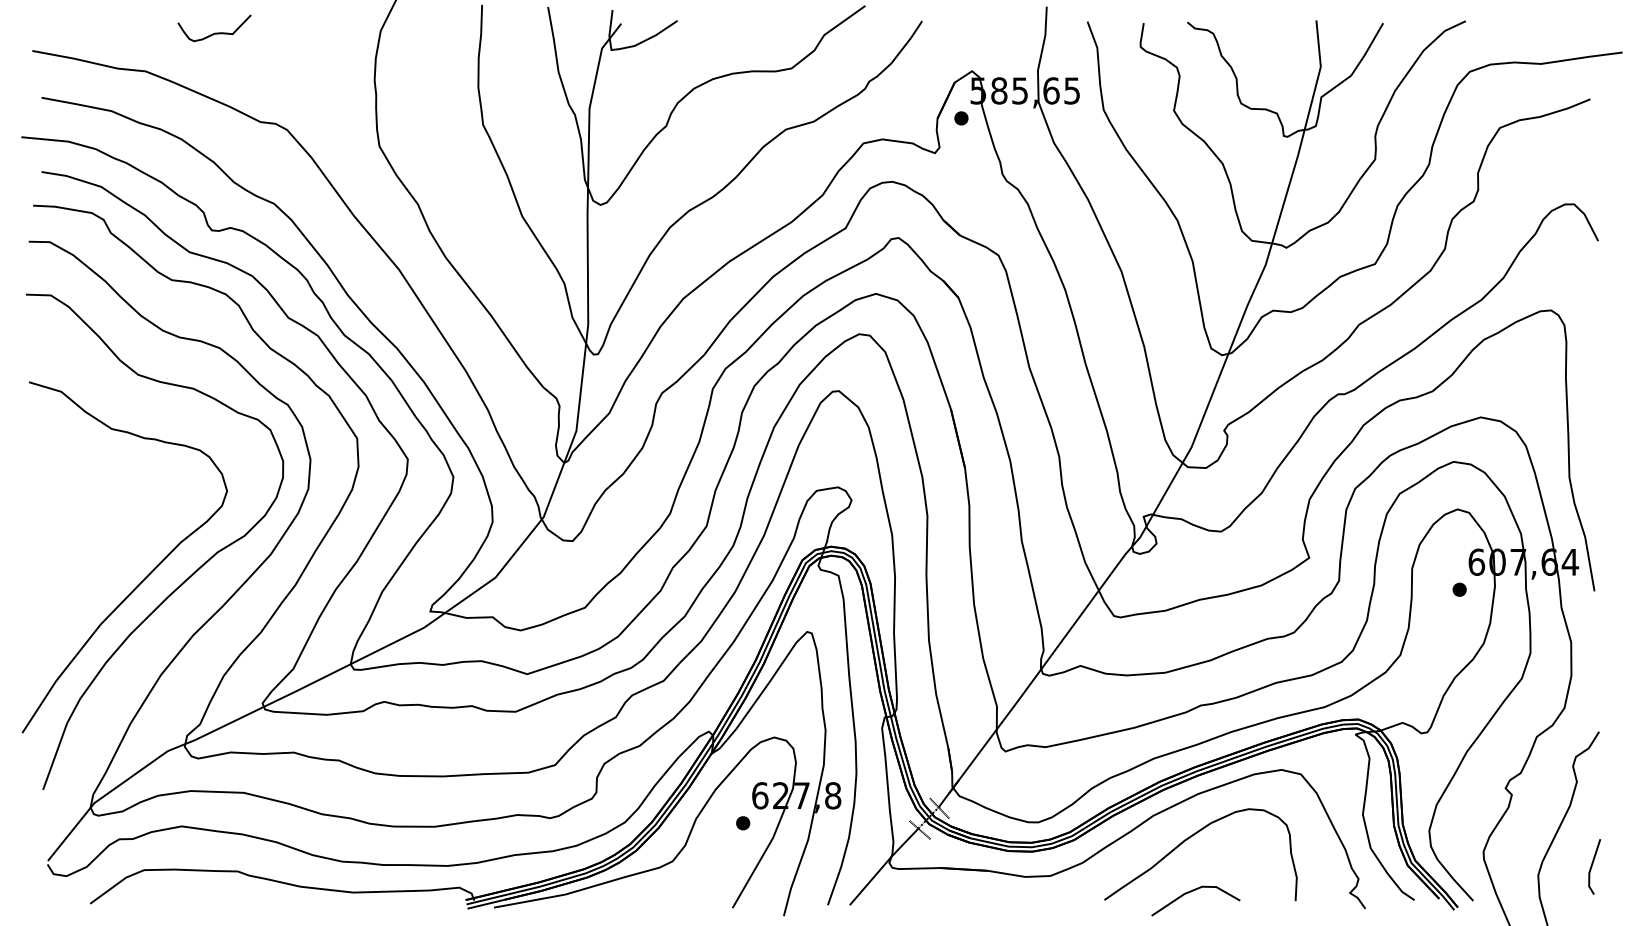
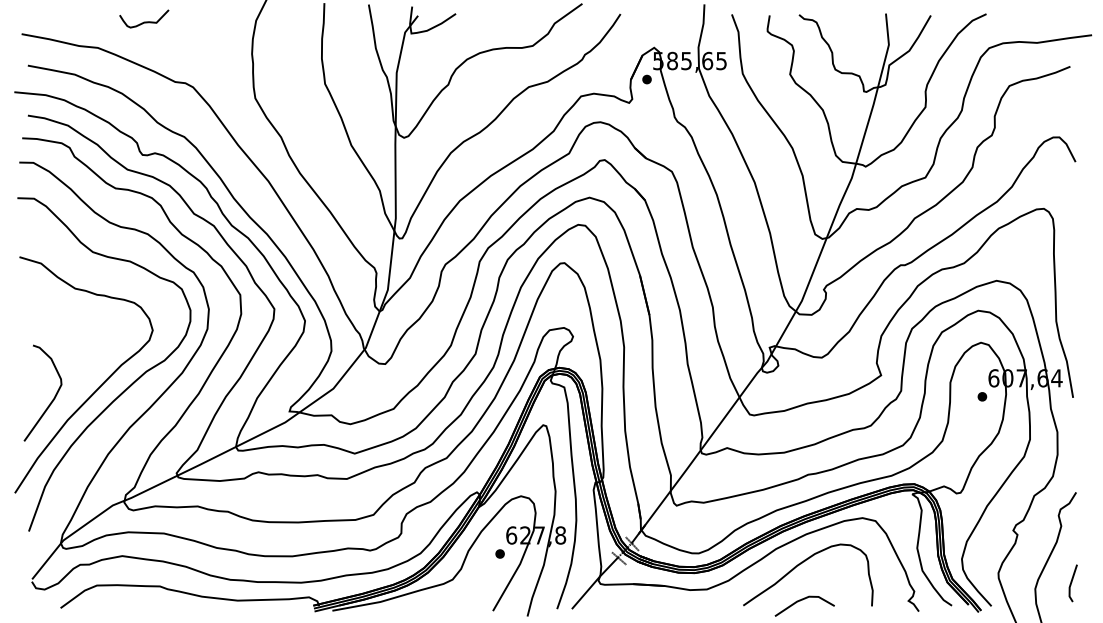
curve: (76, 595) -> (51, 400), added

